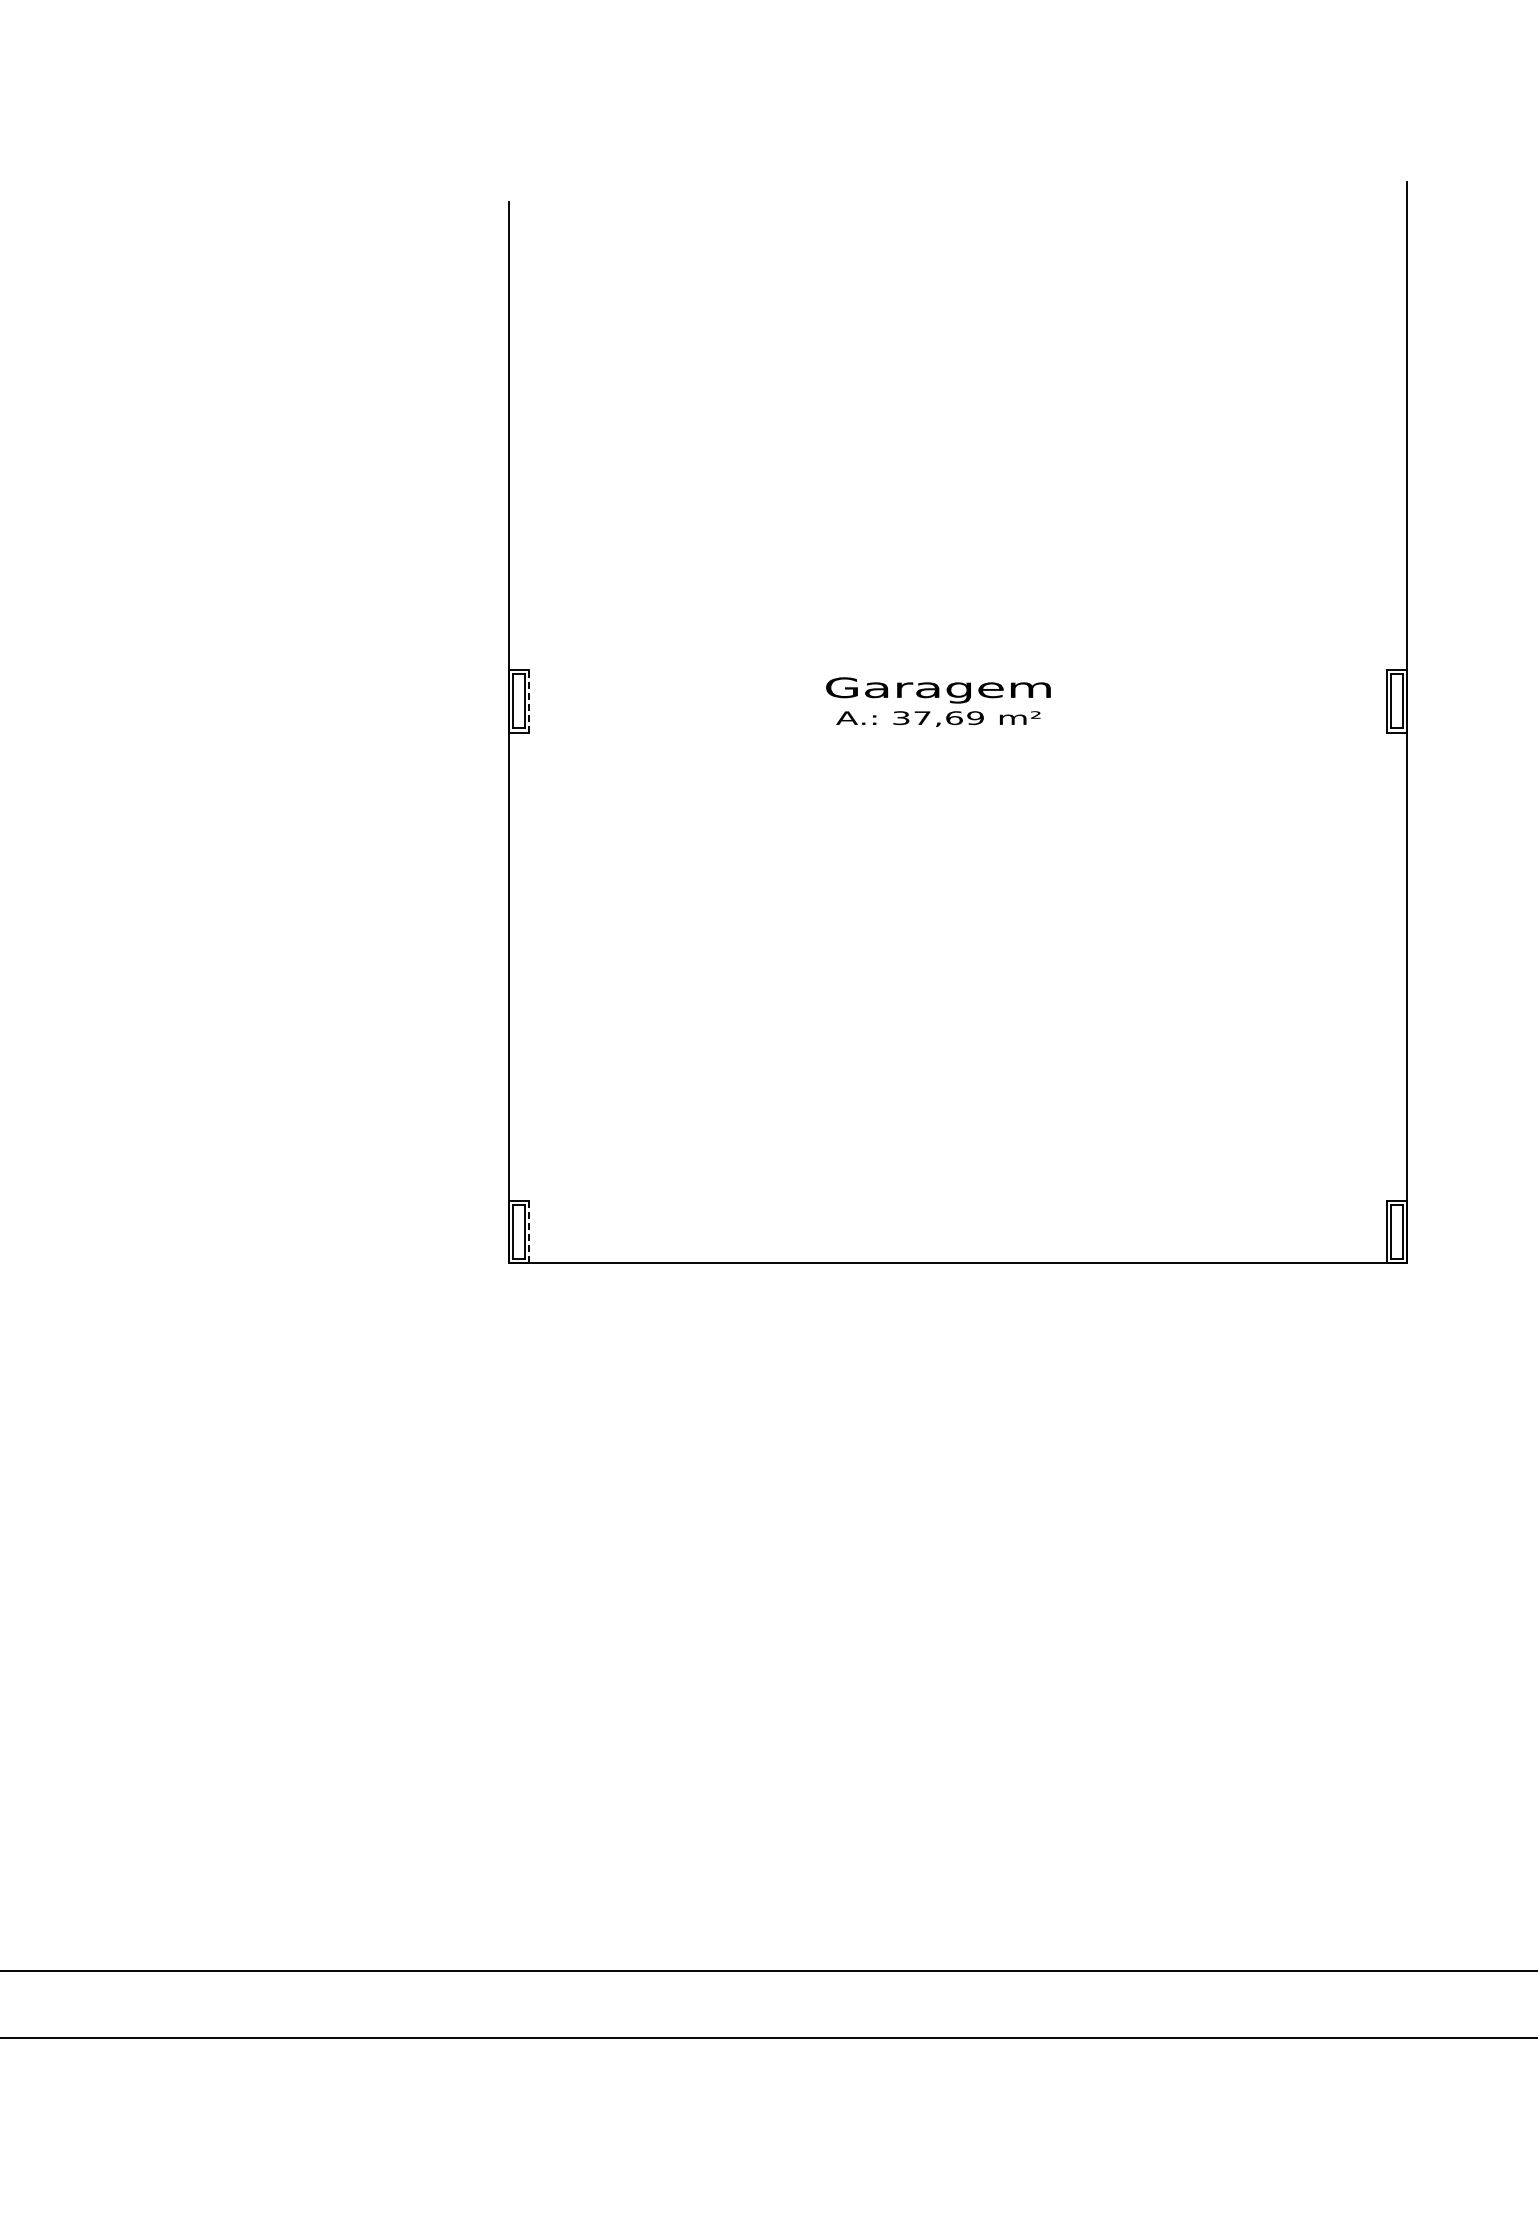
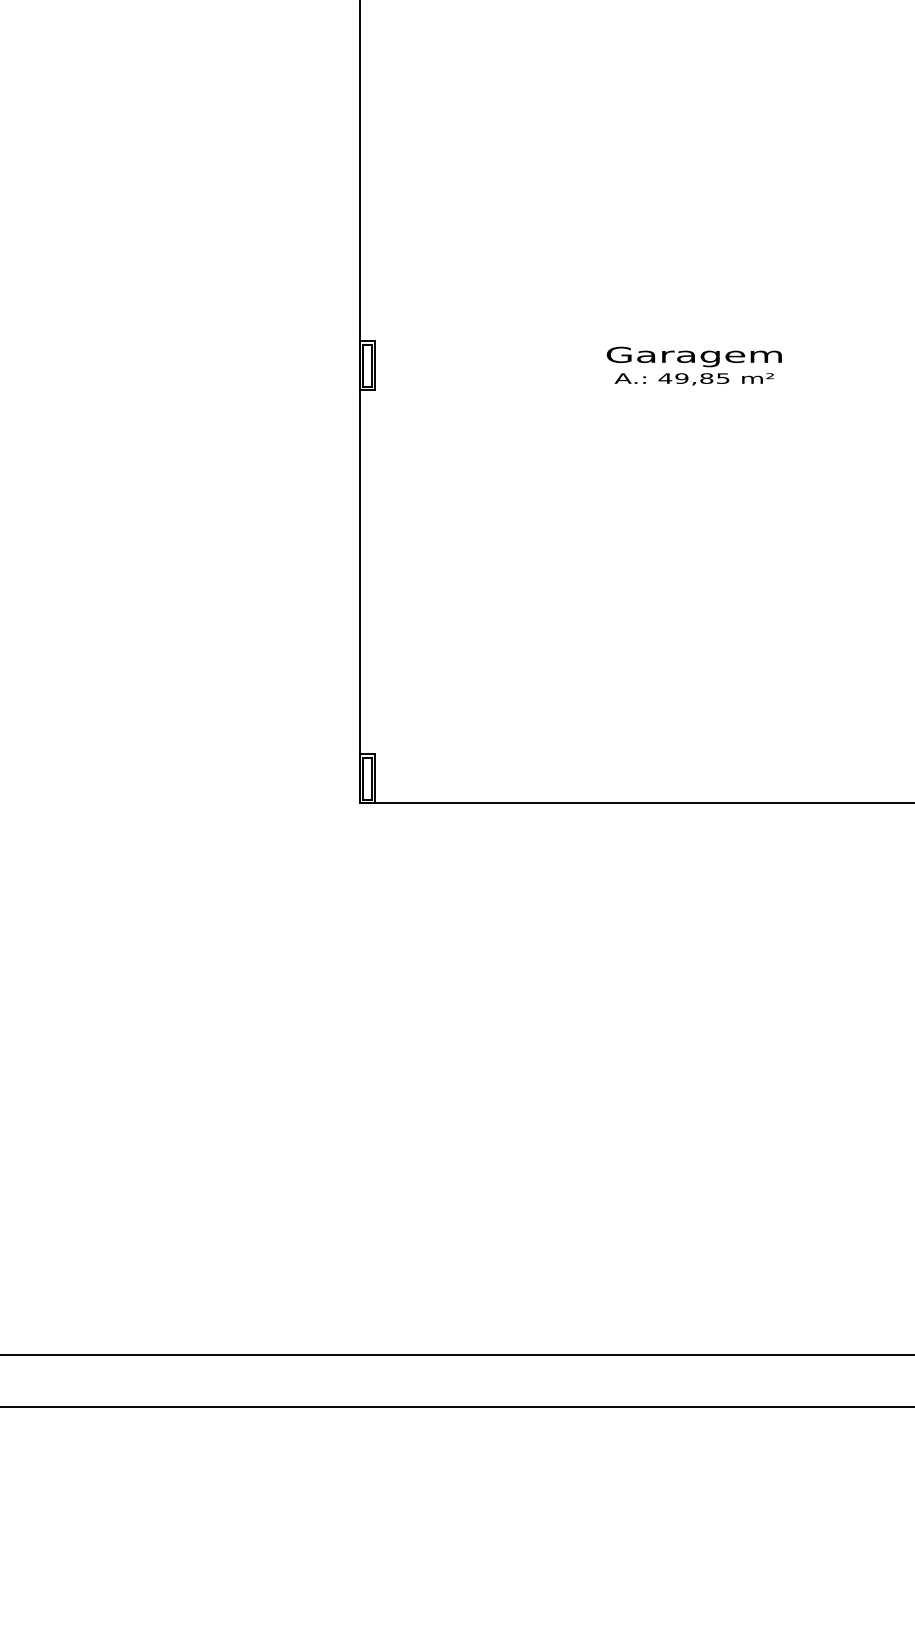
line: (529, 700) -> (375, 364), dashed -> solid
text: (937, 718) -> (693, 378), 37,69 -> 49,85
line: (529, 1231) -> (375, 778), dashed -> solid

